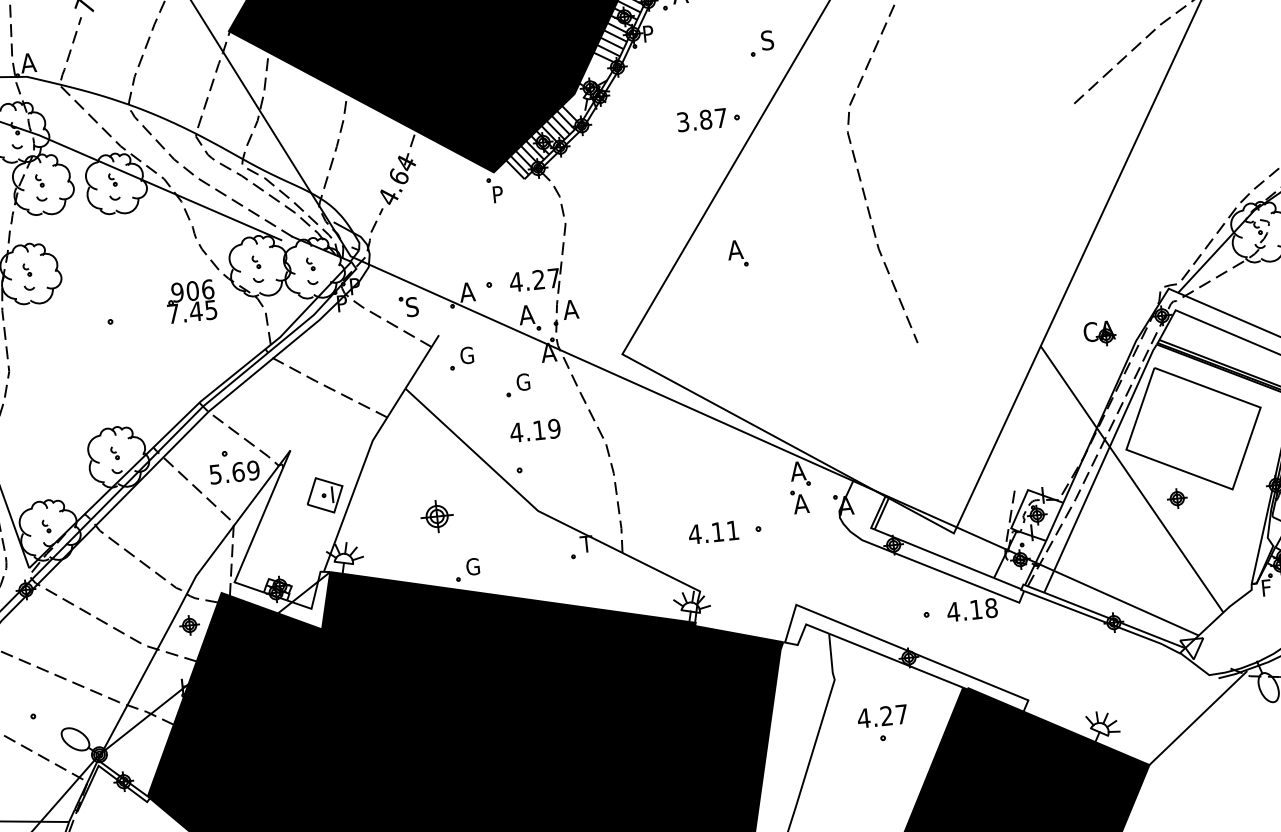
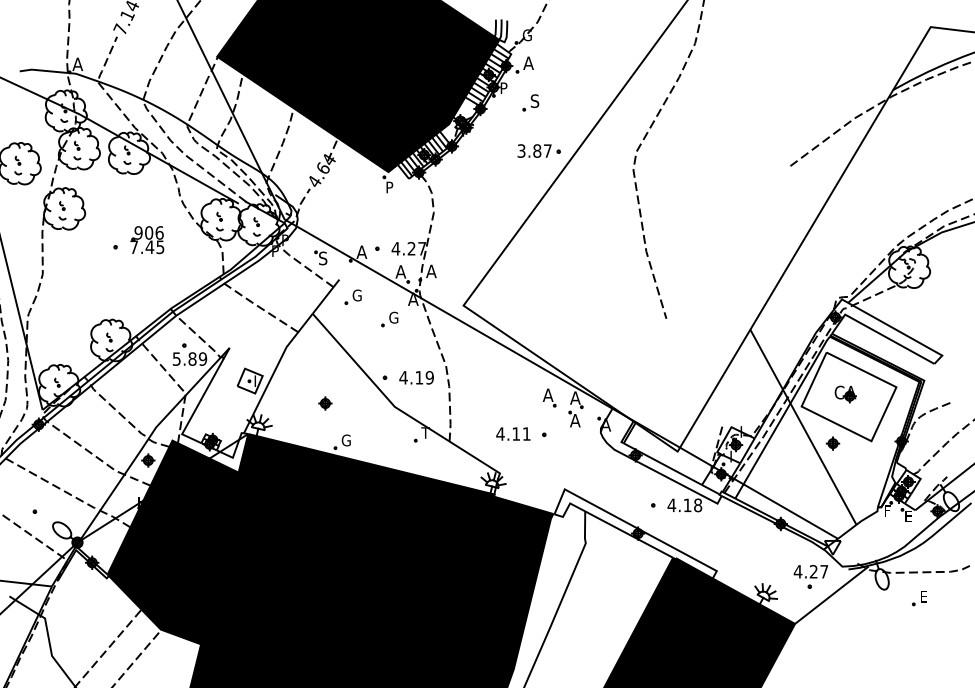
part: (761, 43) -> (530, 102), moved
part: (737, 253) -> (549, 397), moved
part: (191, 302) -> (147, 240), moved
part: (1099, 334) -> (845, 394), moved
text: (535, 430) -> (416, 377), moved
text: (238, 471) -> (192, 358), 5.69 -> 5.89
part: (437, 516) -> (325, 403), size x0.62
part: (882, 723) -> (810, 576), moved

